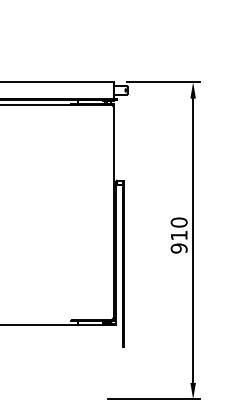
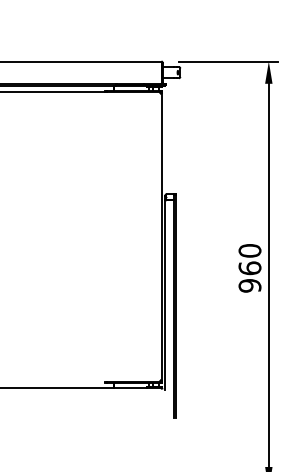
text: (178, 235) -> (249, 268), 910 -> 960

